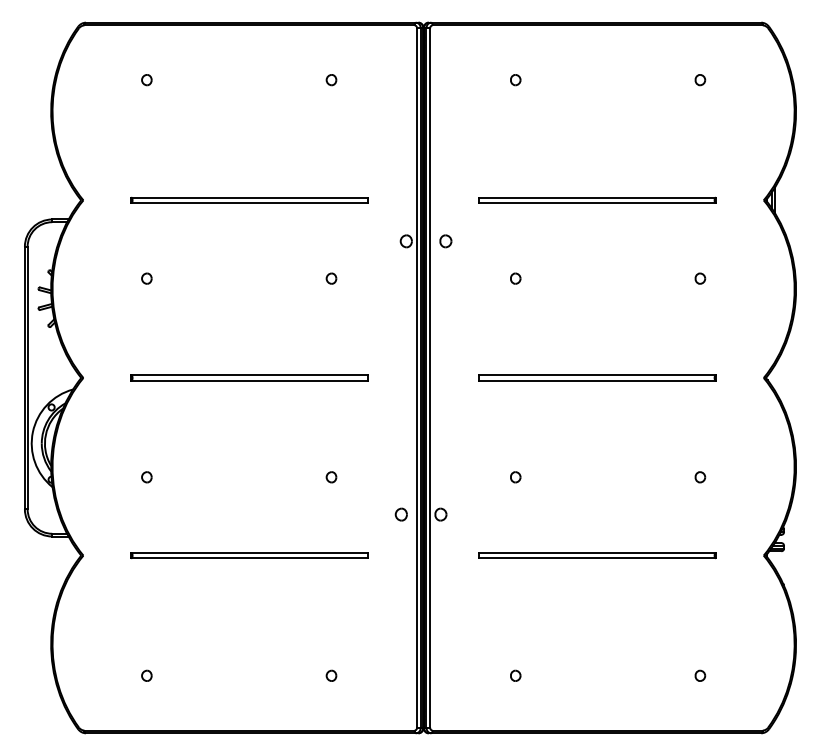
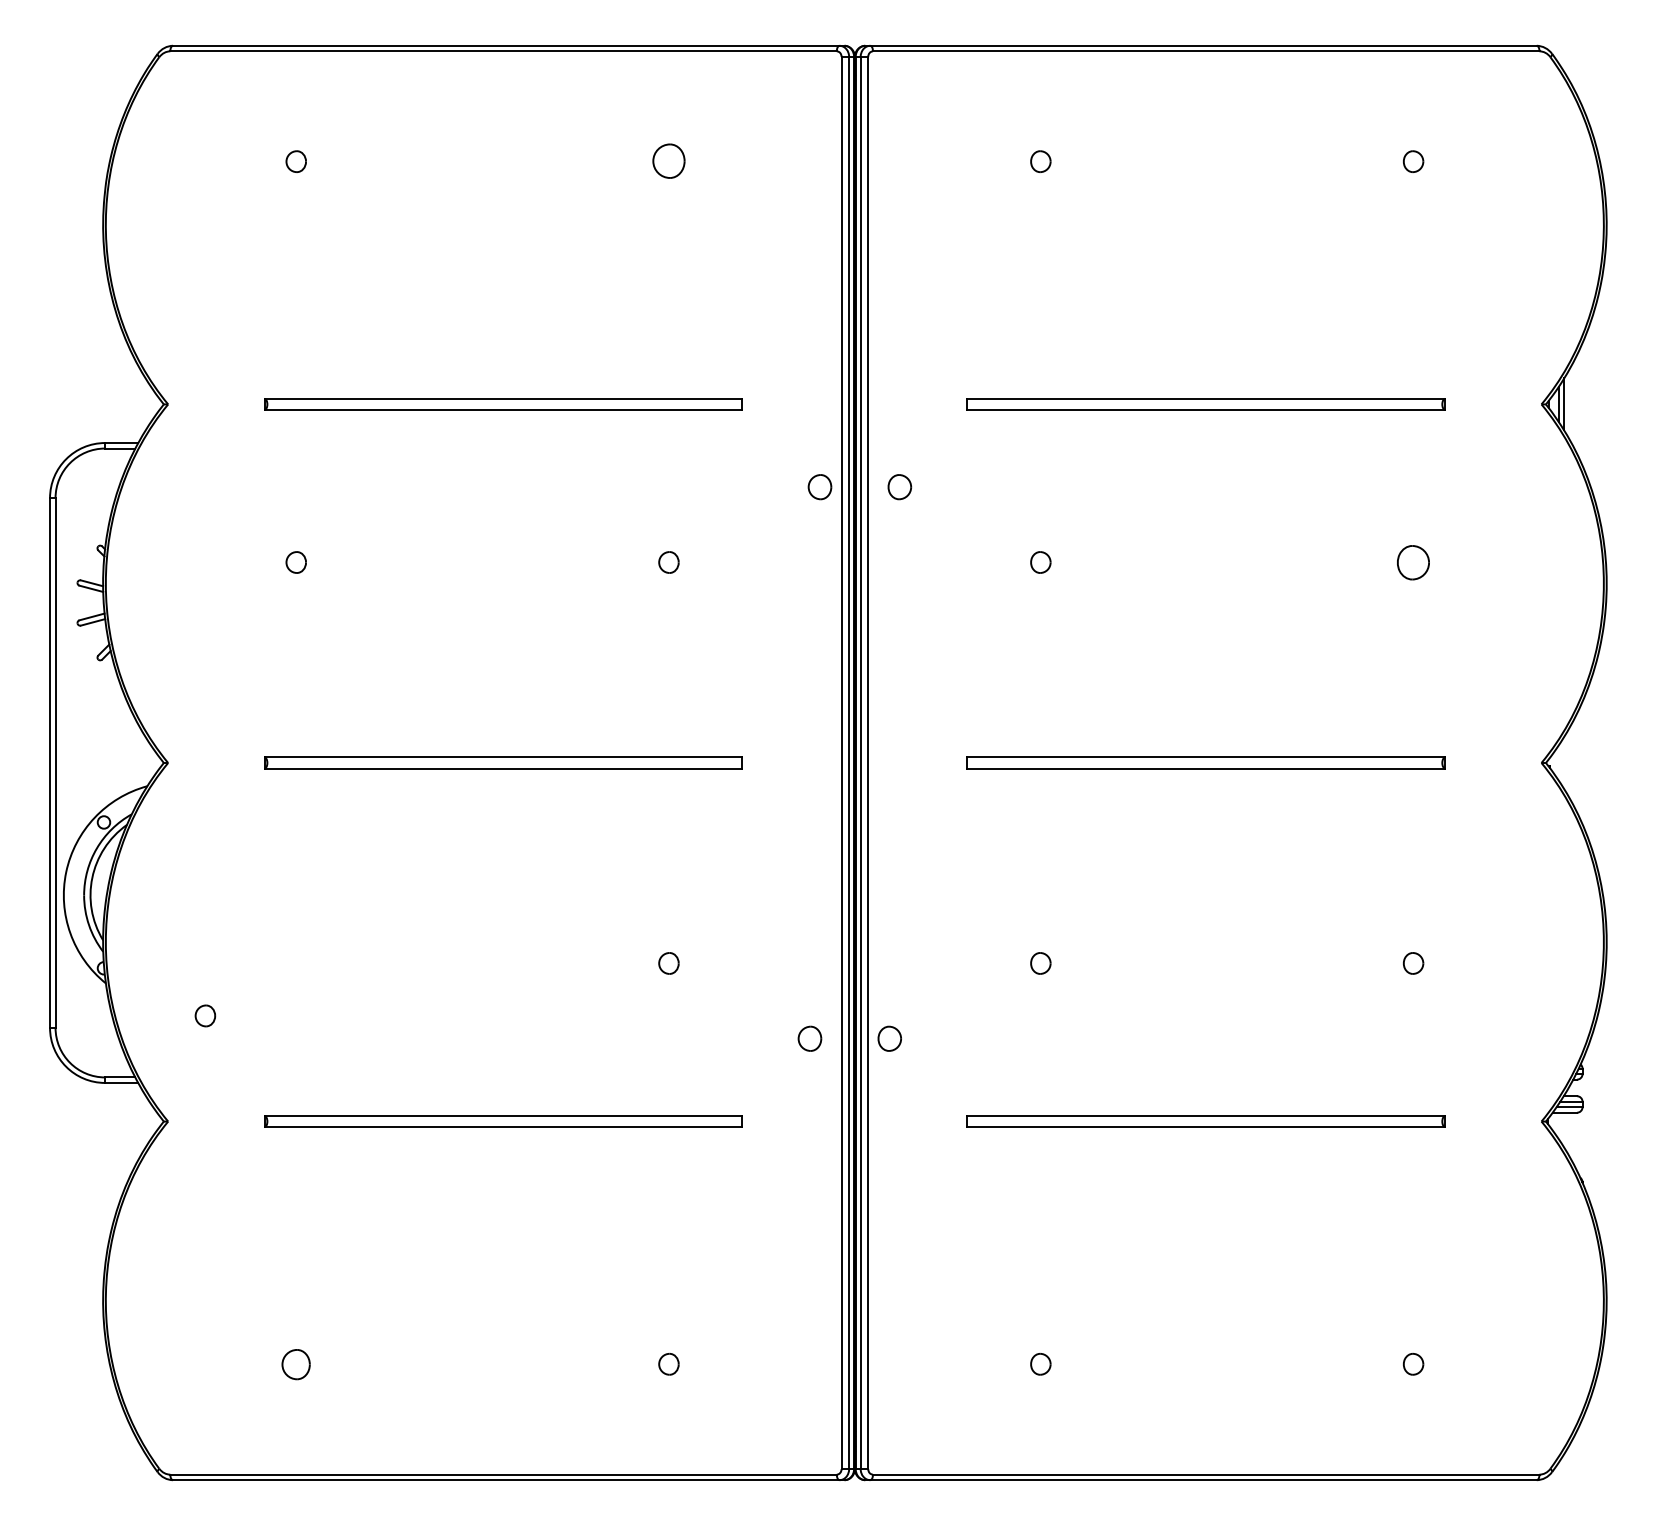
part: (331, 80) -> (668, 162), size x1.6
part: (700, 278) -> (1413, 562), size x1.6
part: (146, 477) -> (204, 1016), moved
part: (146, 675) -> (295, 1363), size x1.4

